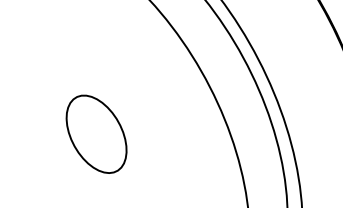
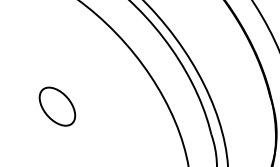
part: (96, 134) -> (57, 106), size x0.7

